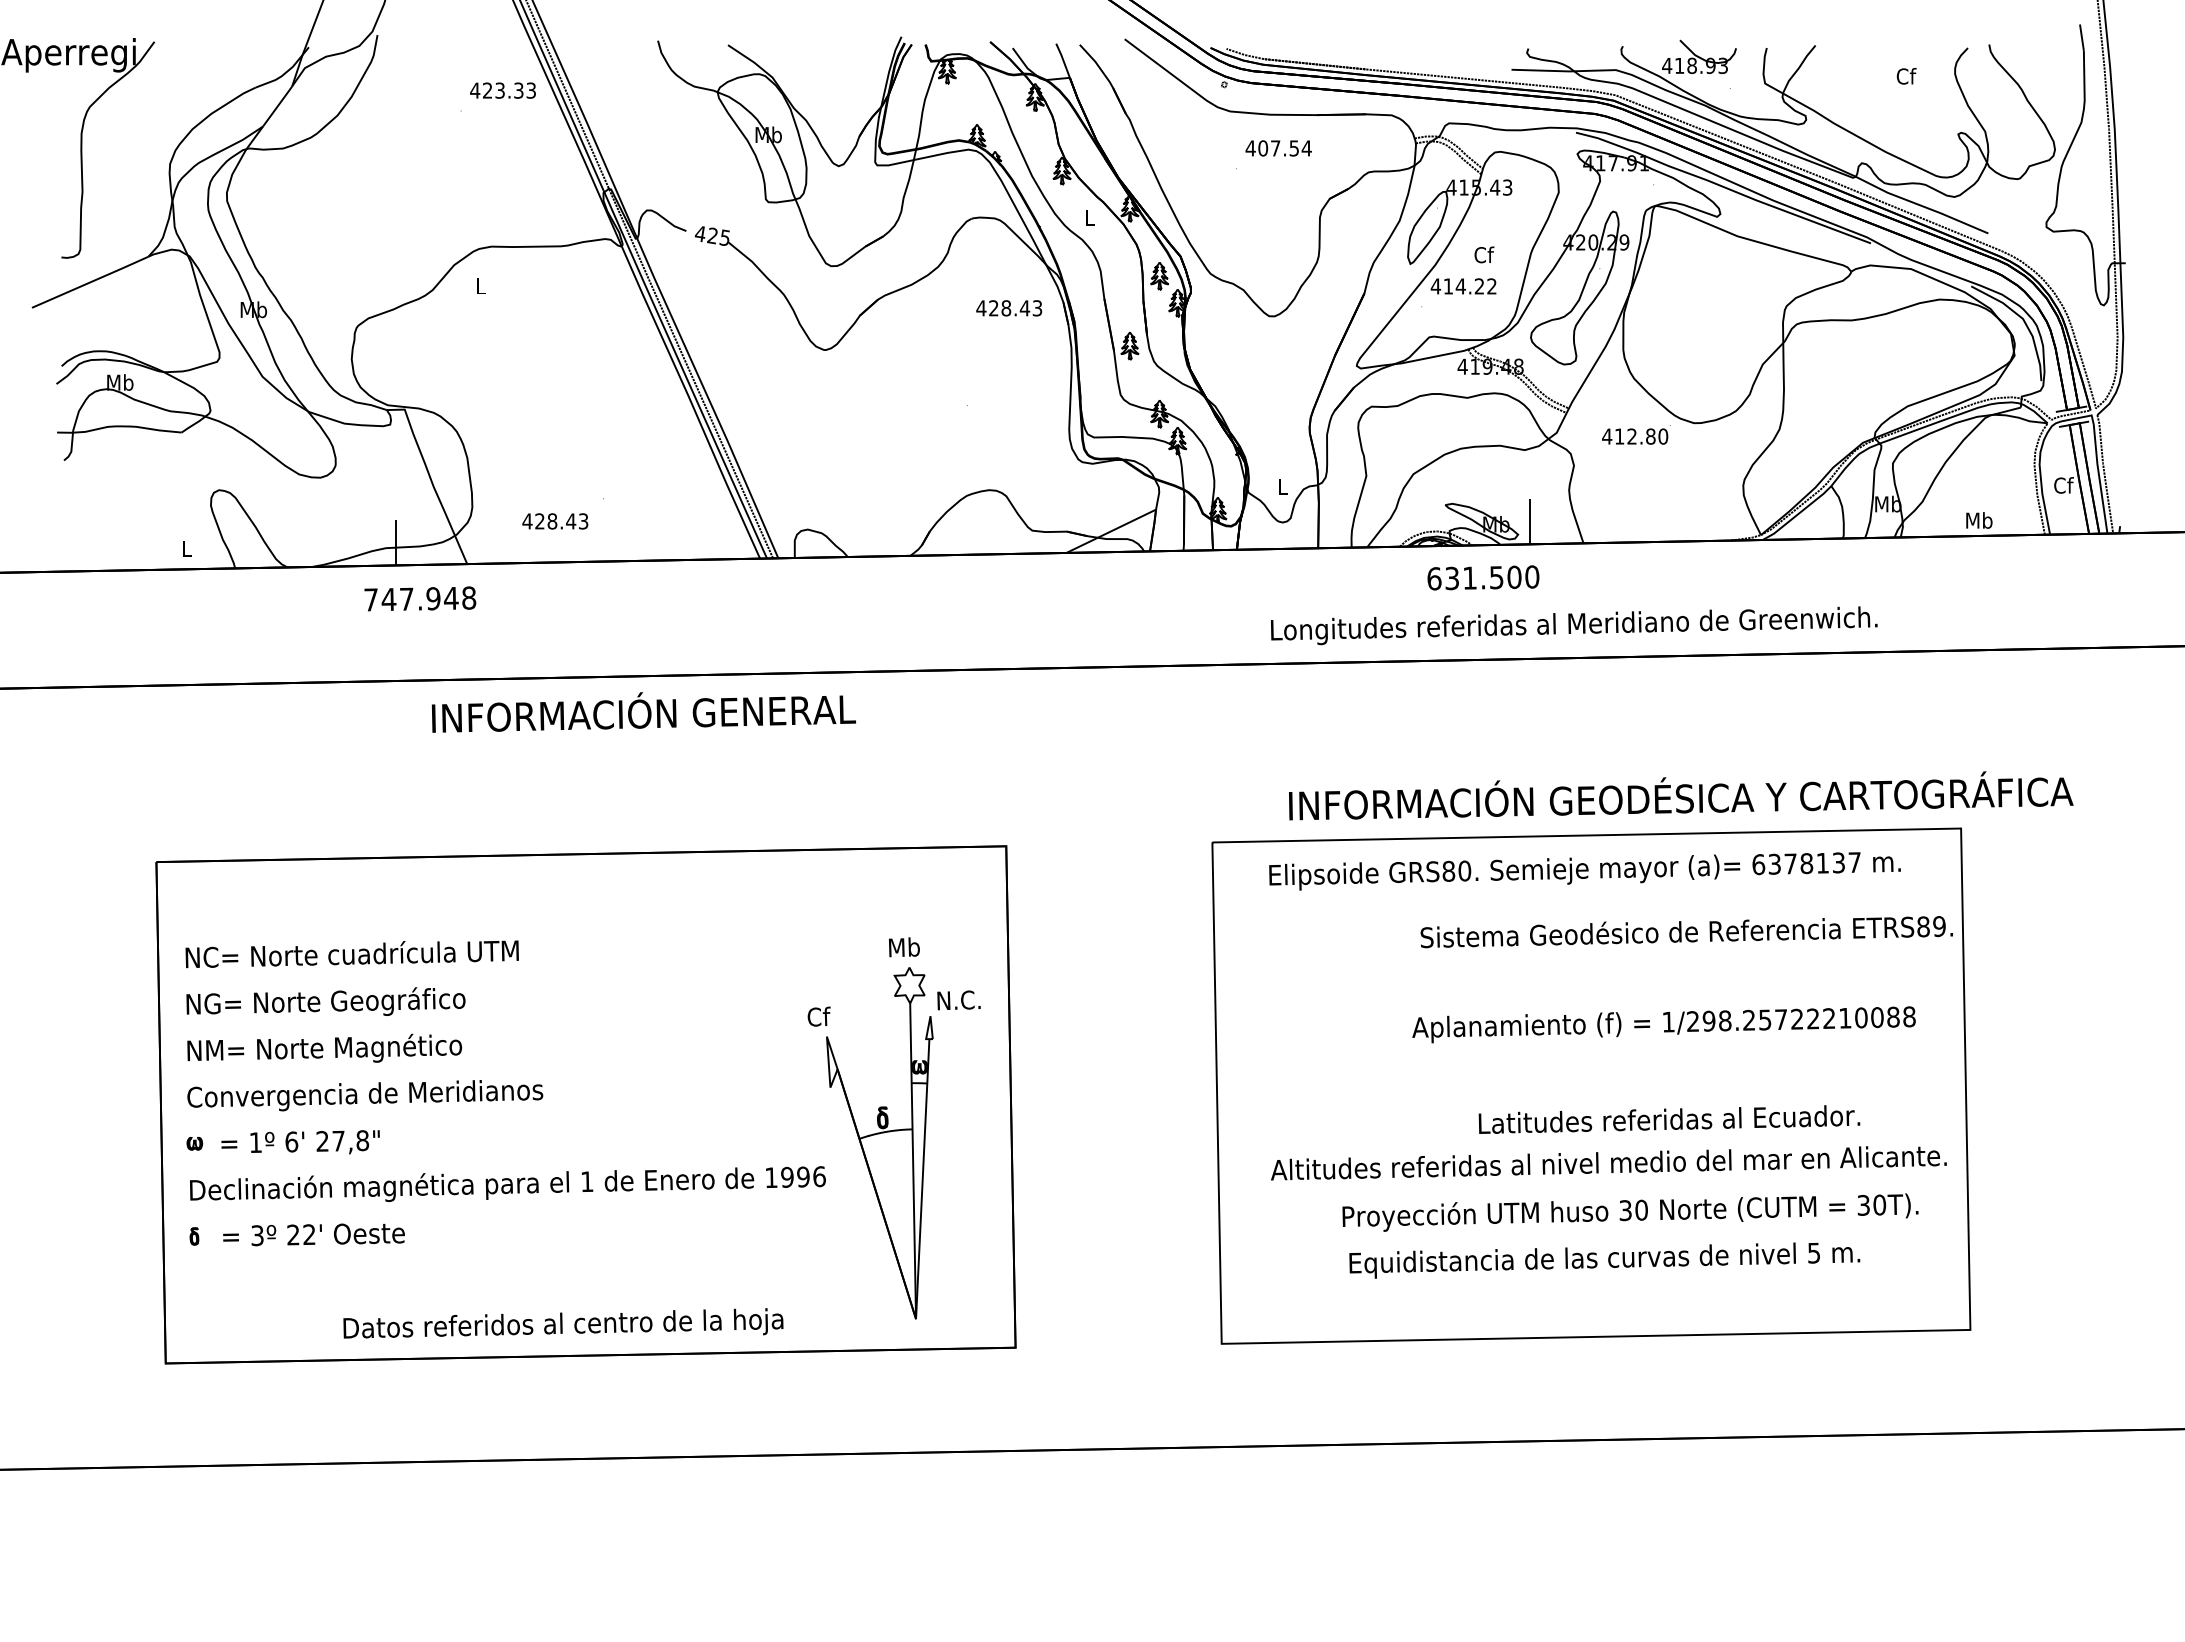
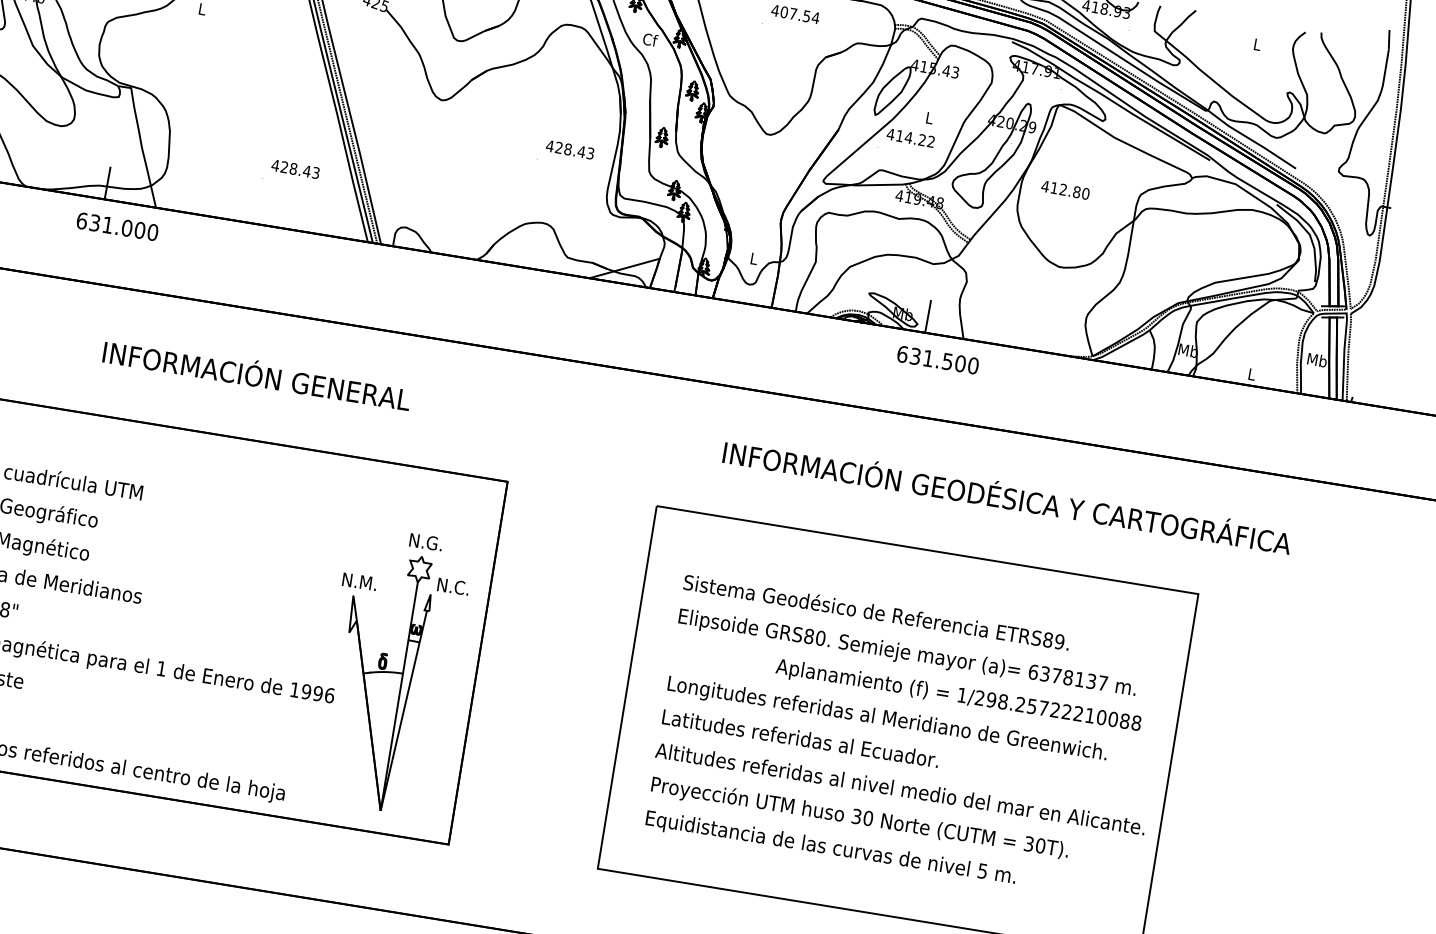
text: (1906, 76) -> (1257, 44), Cf -> L
text: (1090, 217) -> (650, 39), L -> Cf
text: (1484, 254) -> (930, 117), Cf -> L
text: (1009, 308) -> (570, 150), moved
text: (1636, 434) -> (1066, 188), moved
text: (2063, 485) -> (1317, 360), Cf -> Mb
text: (1979, 520) -> (1252, 374), Mb -> L
text: (555, 521) -> (295, 169), moved
text: (1483, 577) -> (938, 359), moved
text: (420, 598) -> (117, 226), 747.948 -> 631.000
text: (1574, 625) -> (887, 719), moved
text: (643, 712) -> (256, 375), moved
text: (1681, 795) -> (1007, 496), moved
text: (1584, 871) -> (906, 654), moved
text: (1686, 932) -> (876, 613), moved
text: (912, 946) -> (426, 541), Mb -> N.G.
text: (831, 1016) -> (359, 581), Cf -> N.M.
text: (1669, 1119) -> (800, 738), moved
text: (1630, 1212) -> (860, 818), moved
text: (1604, 1260) -> (830, 849), moved

